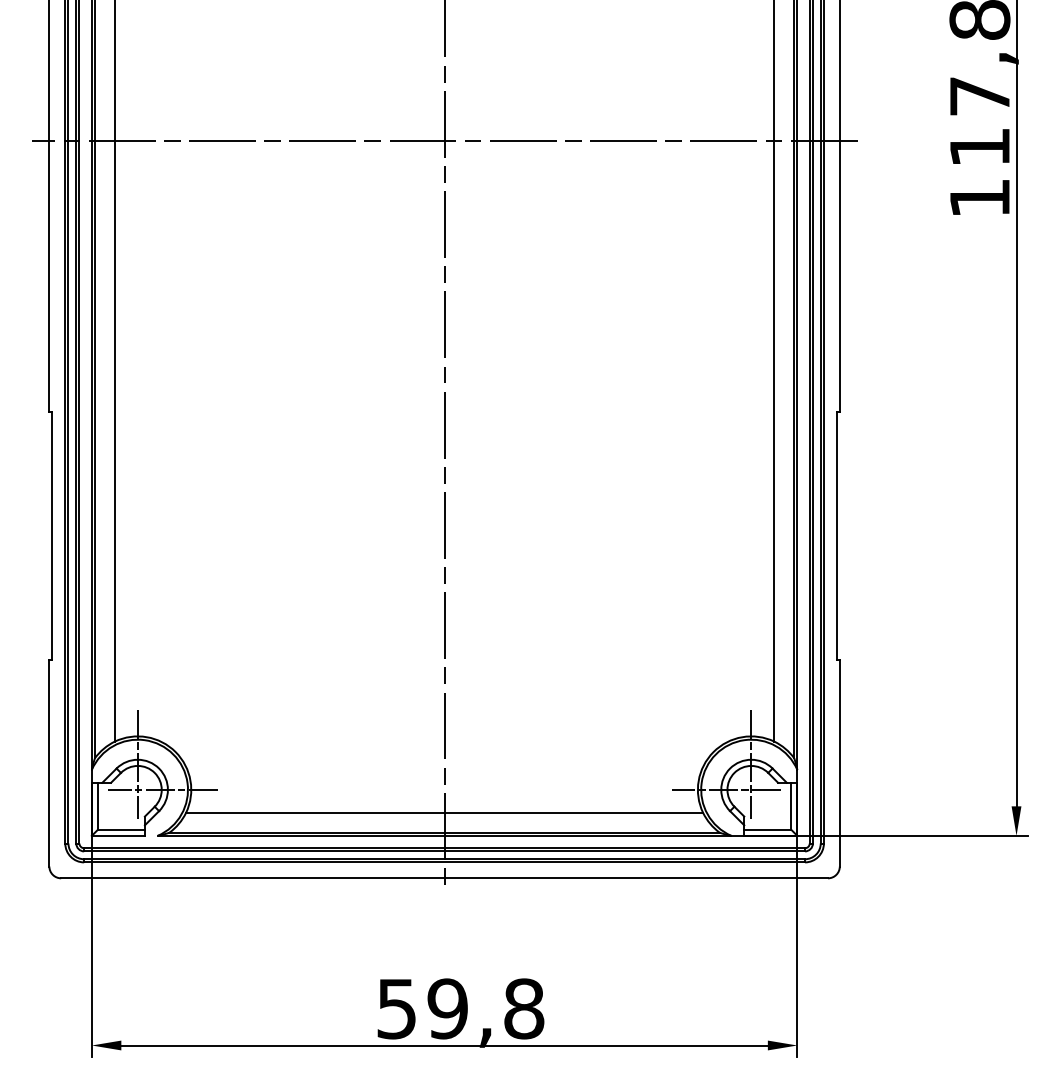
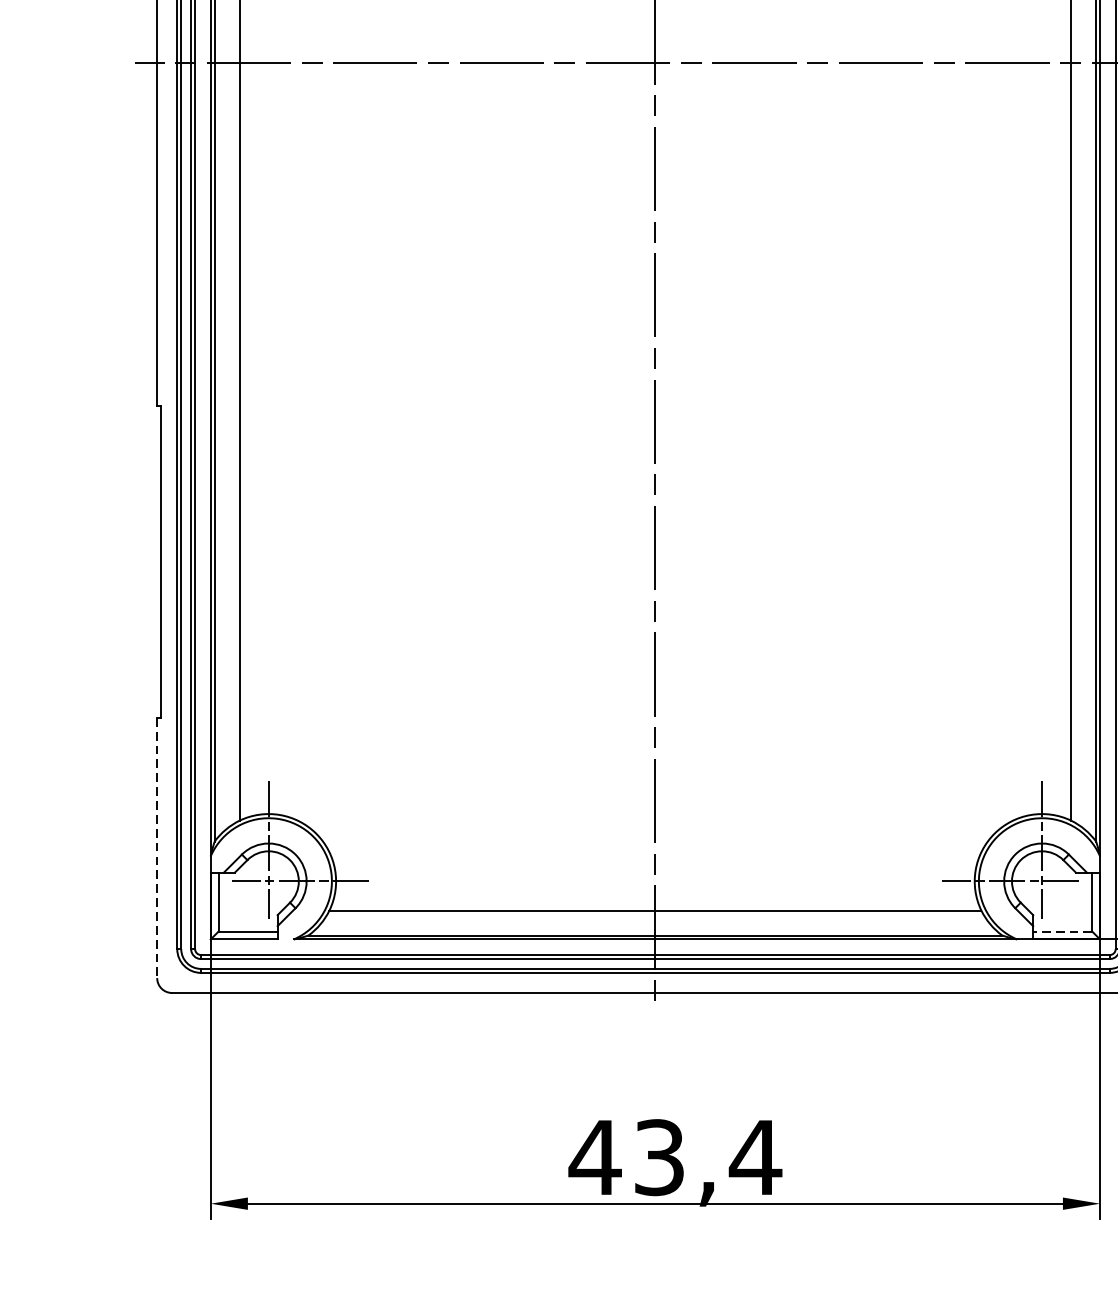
line: (49, 763) -> (157, 848), solid -> dashed
line: (767, 829) -> (1062, 931), solid -> dashed
text: (460, 1008) -> (675, 1157), 59,8 -> 43,4

